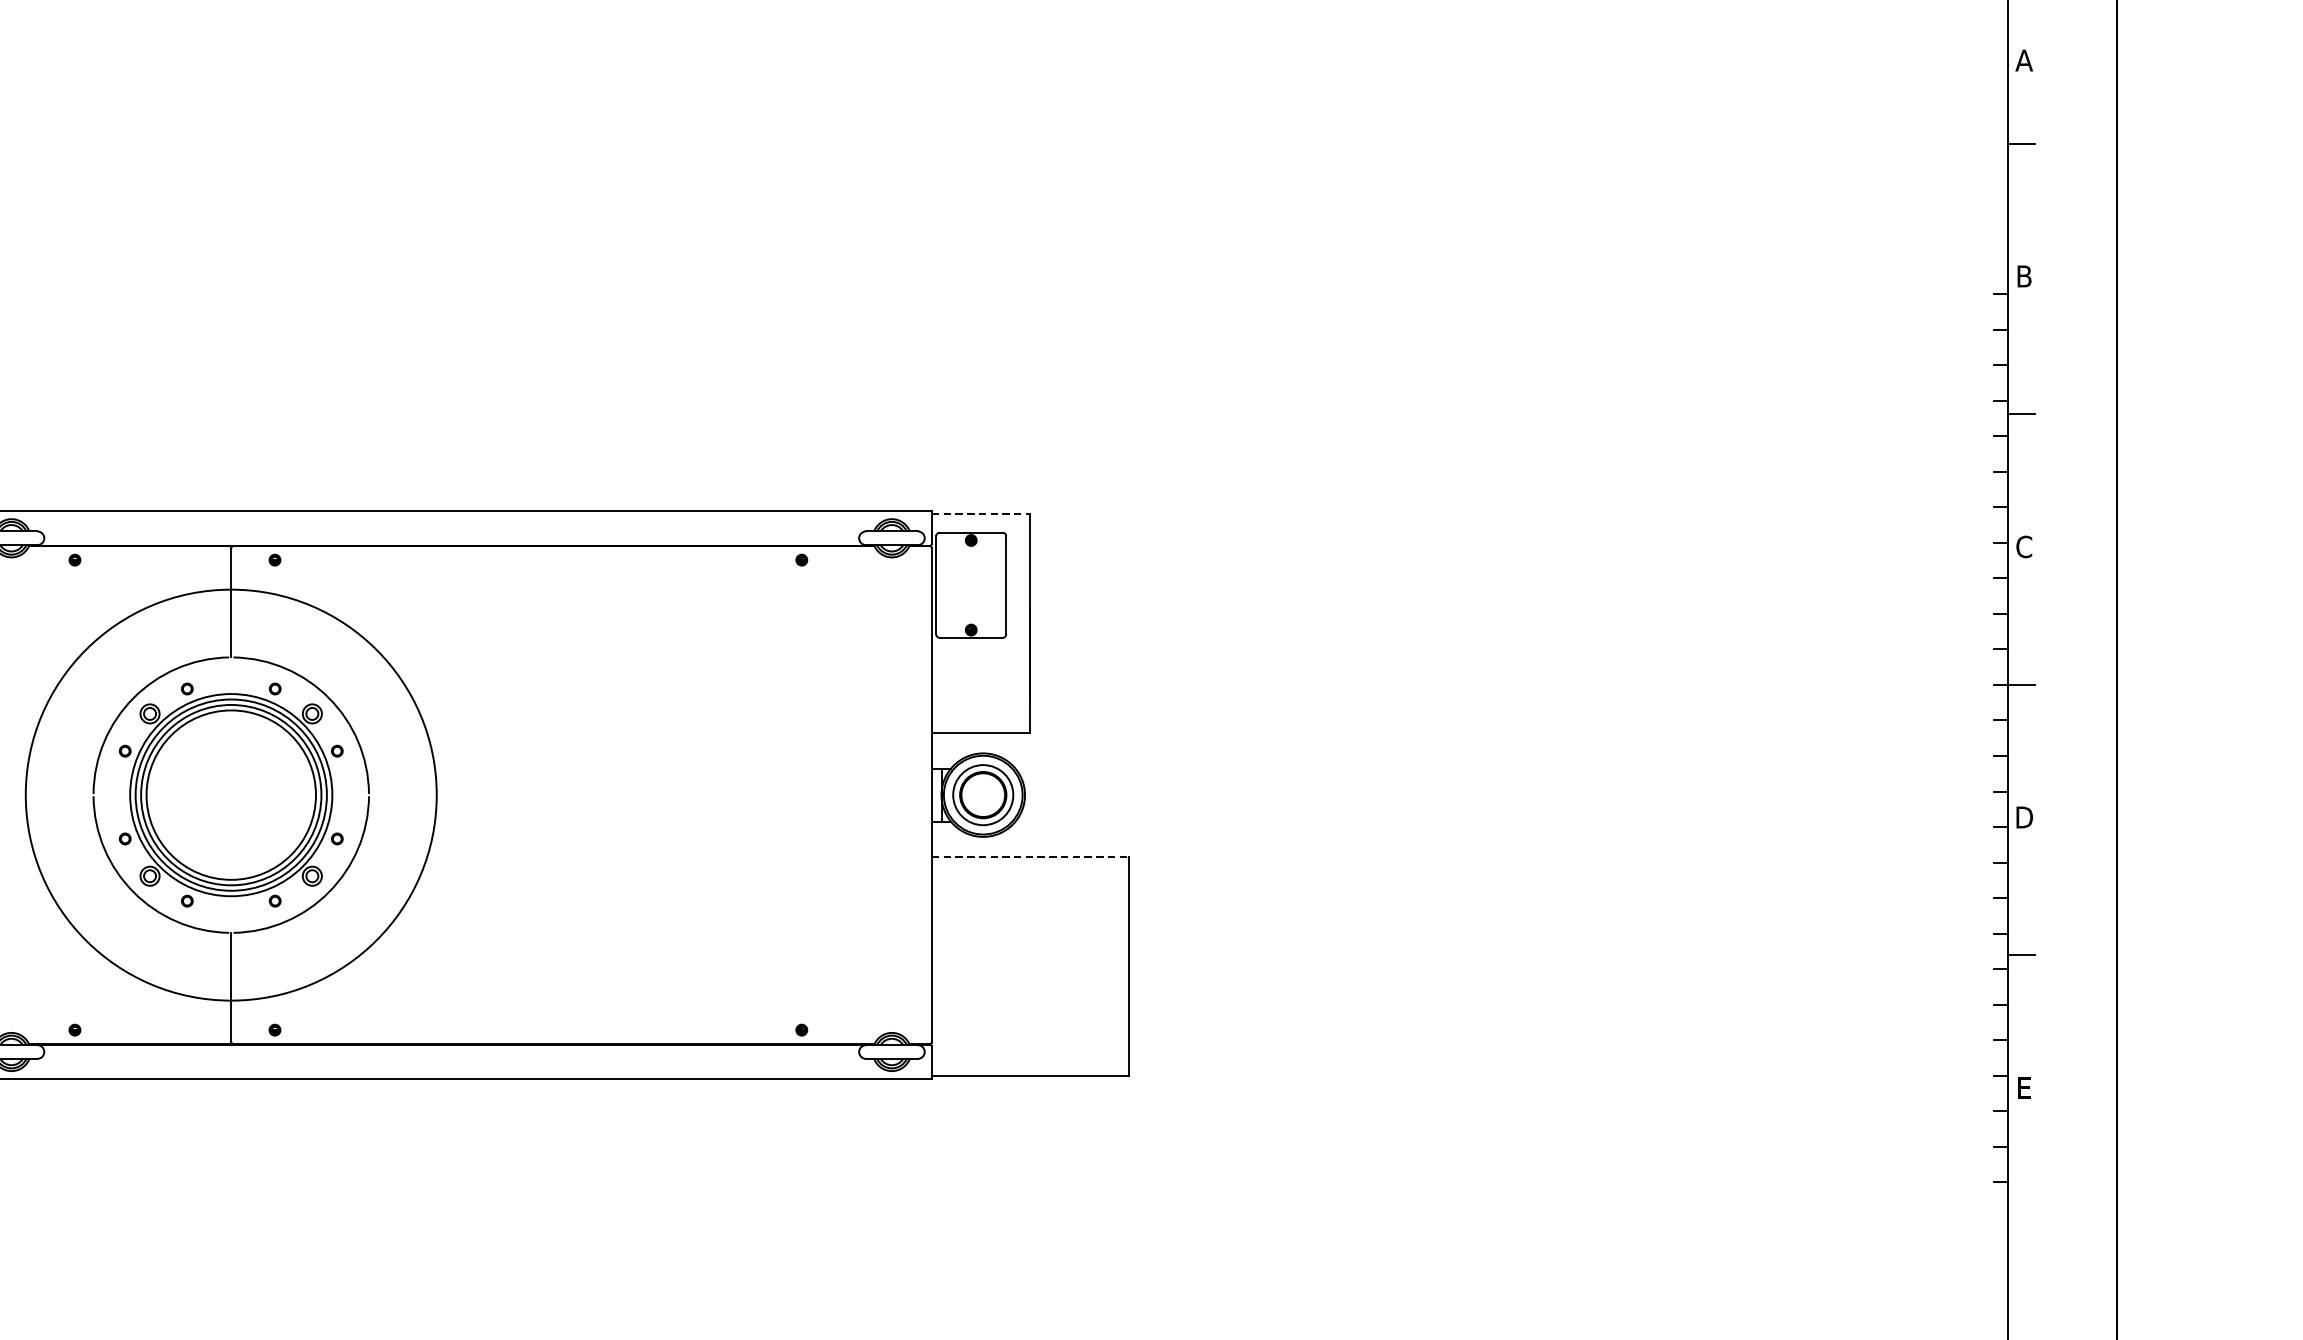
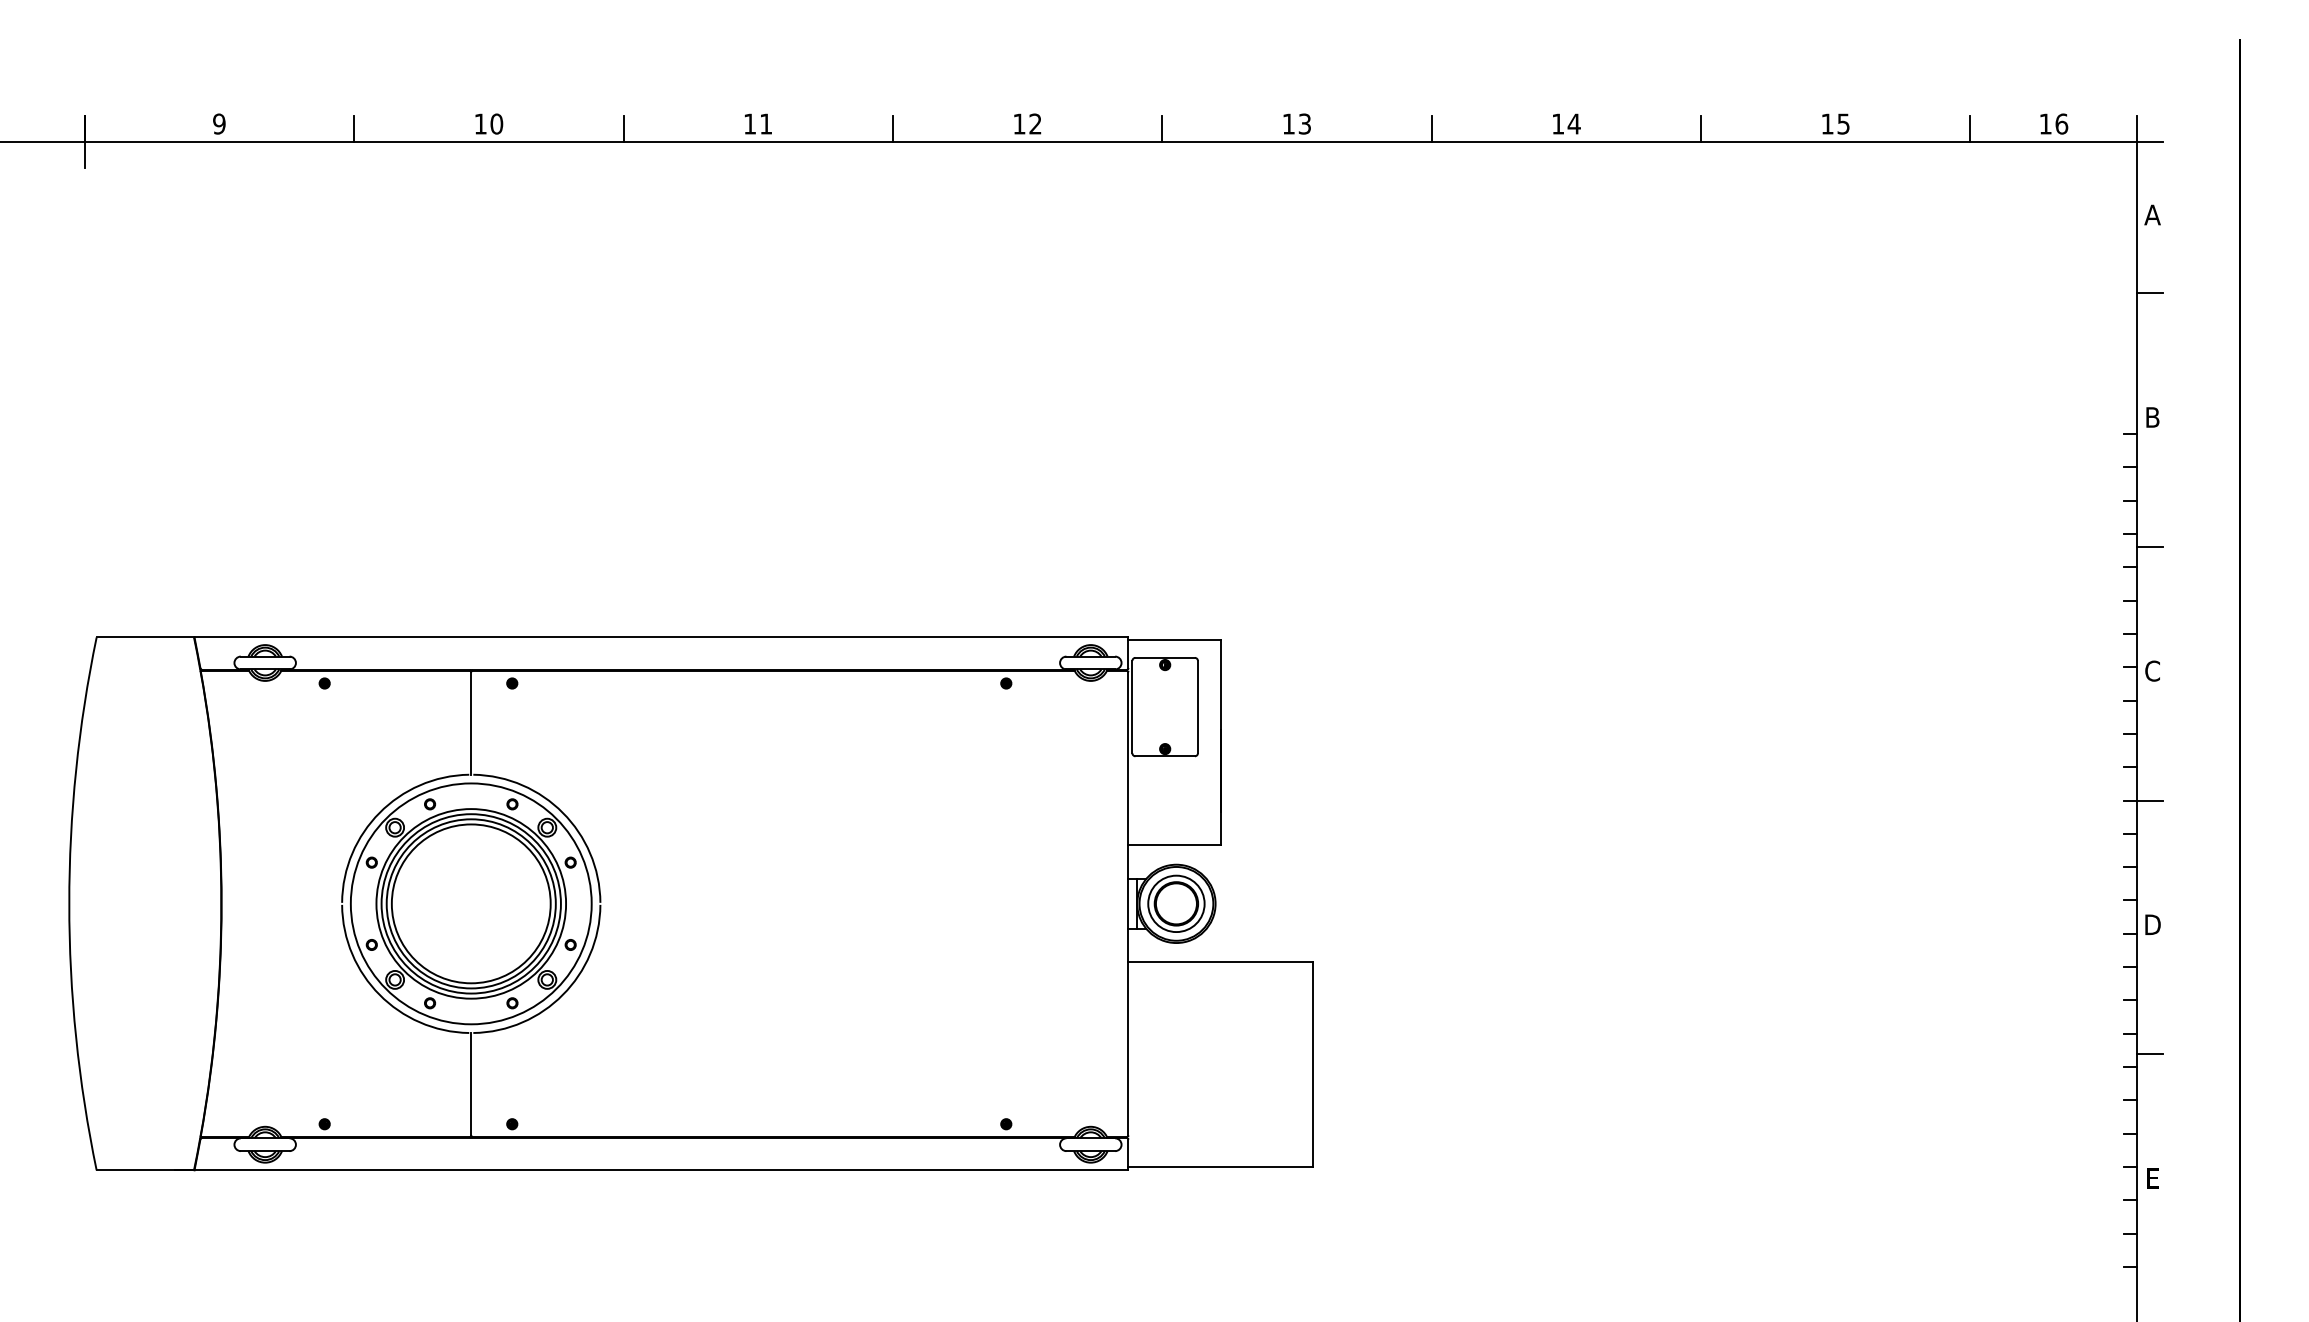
line: (981, 514) -> (1174, 640), dashed -> solid
circle: (230, 794) -> (470, 903), size x0.62
line: (1031, 857) -> (1221, 962), dashed -> solid

